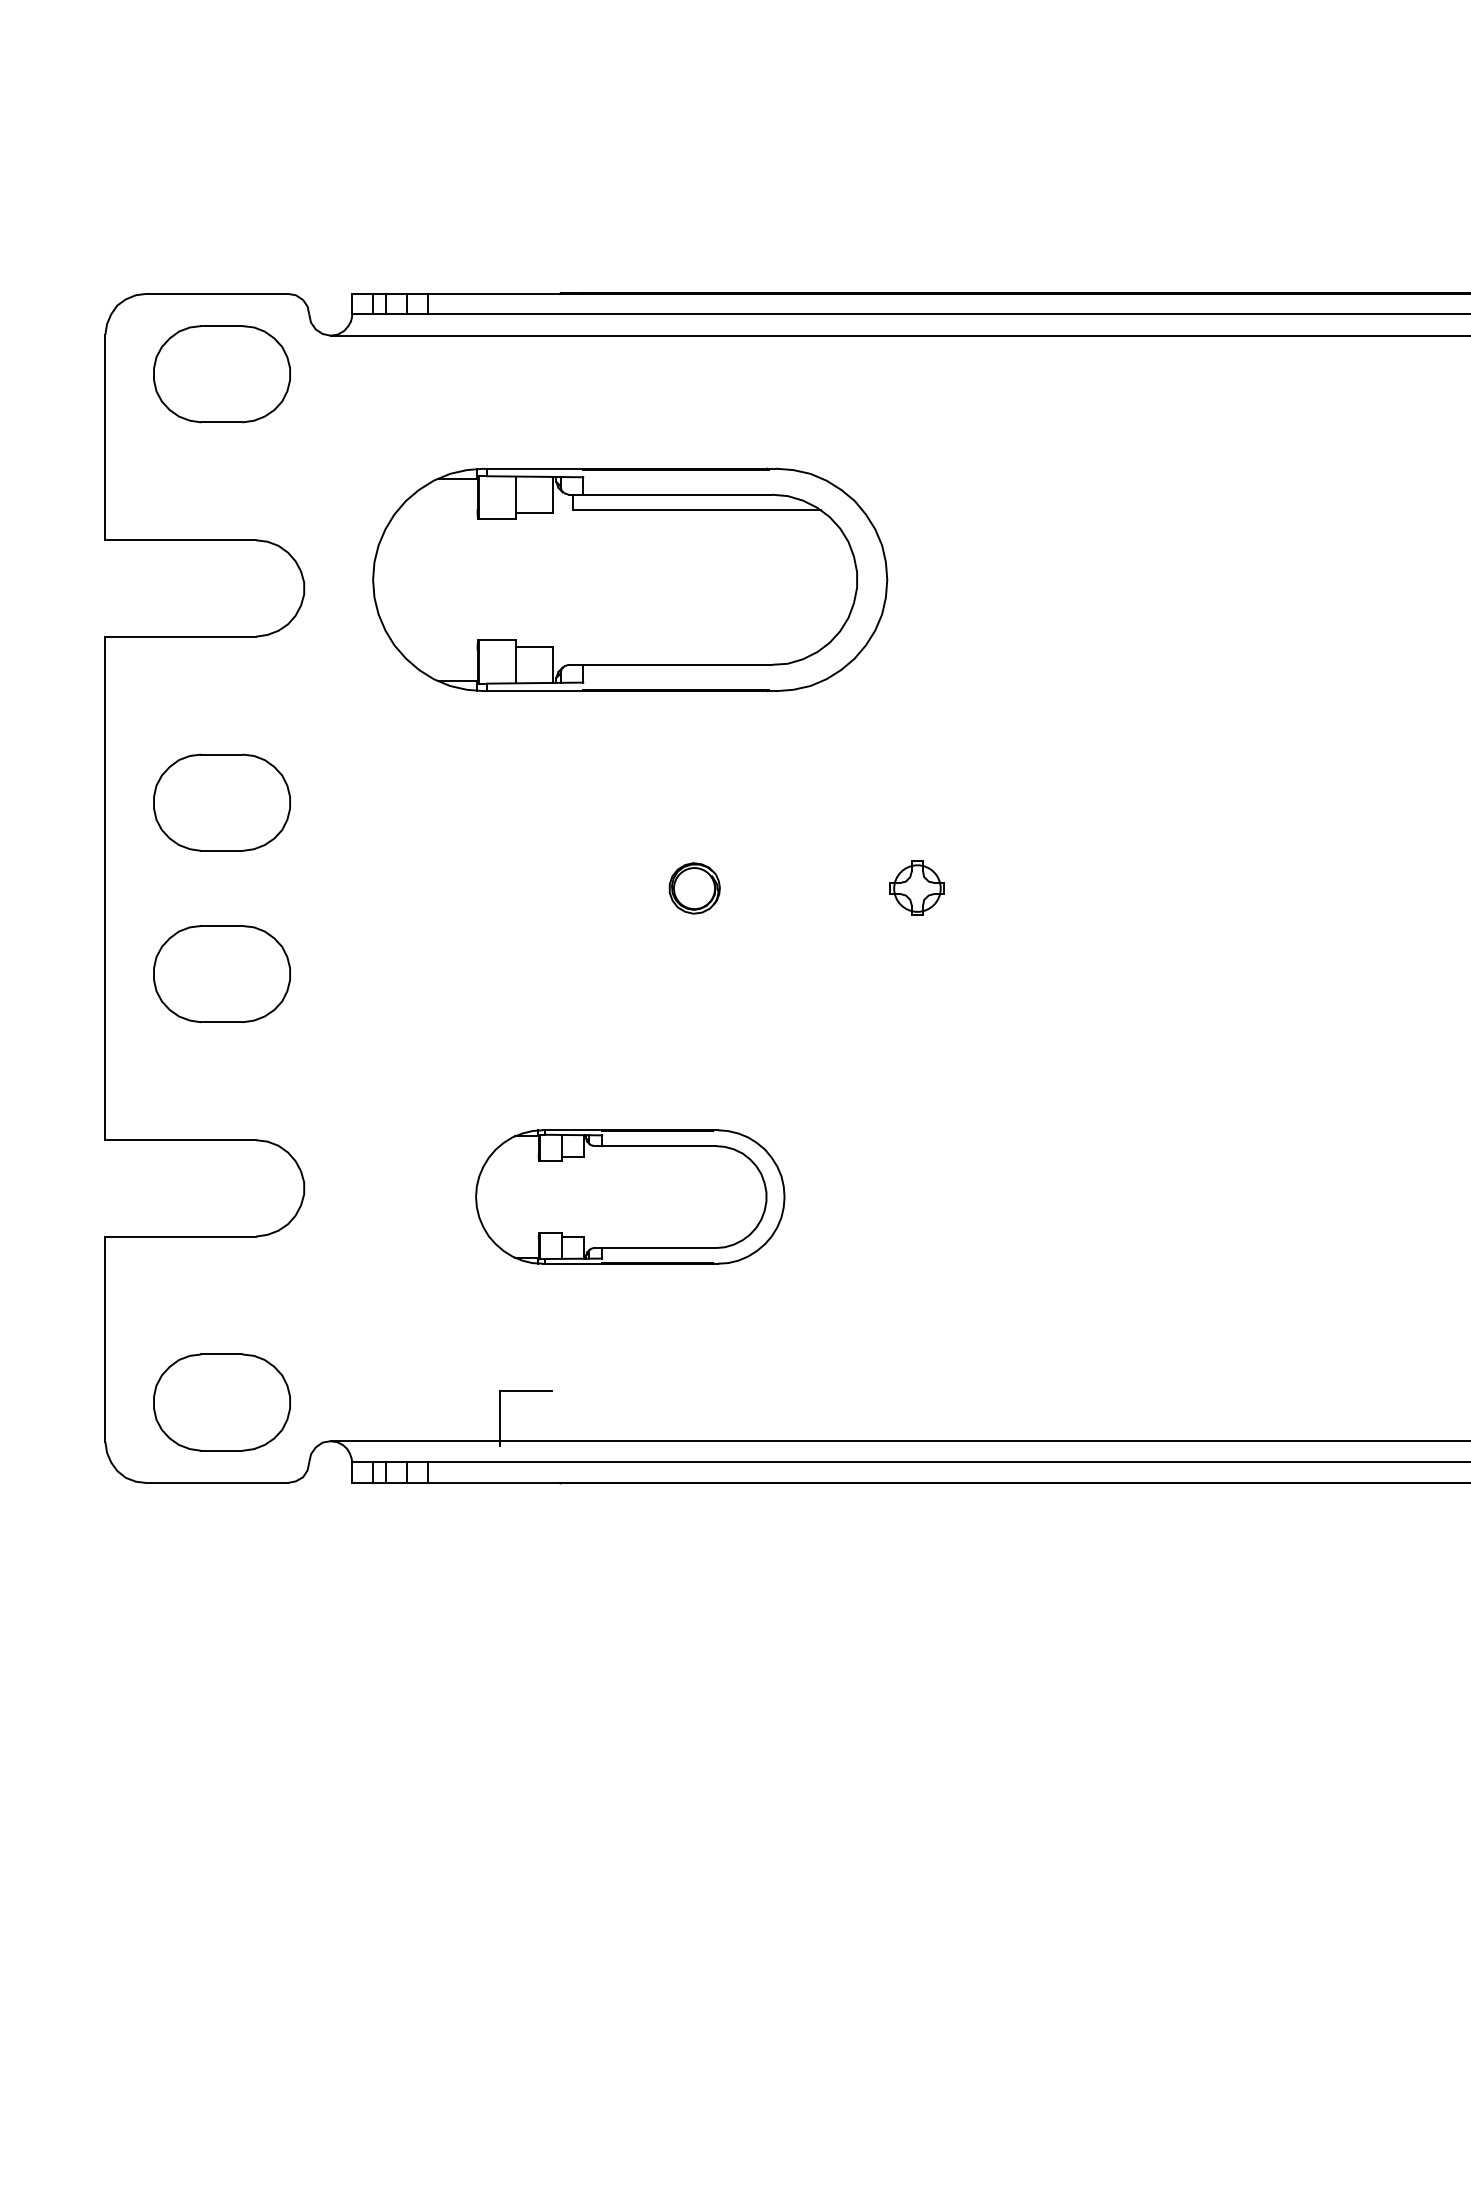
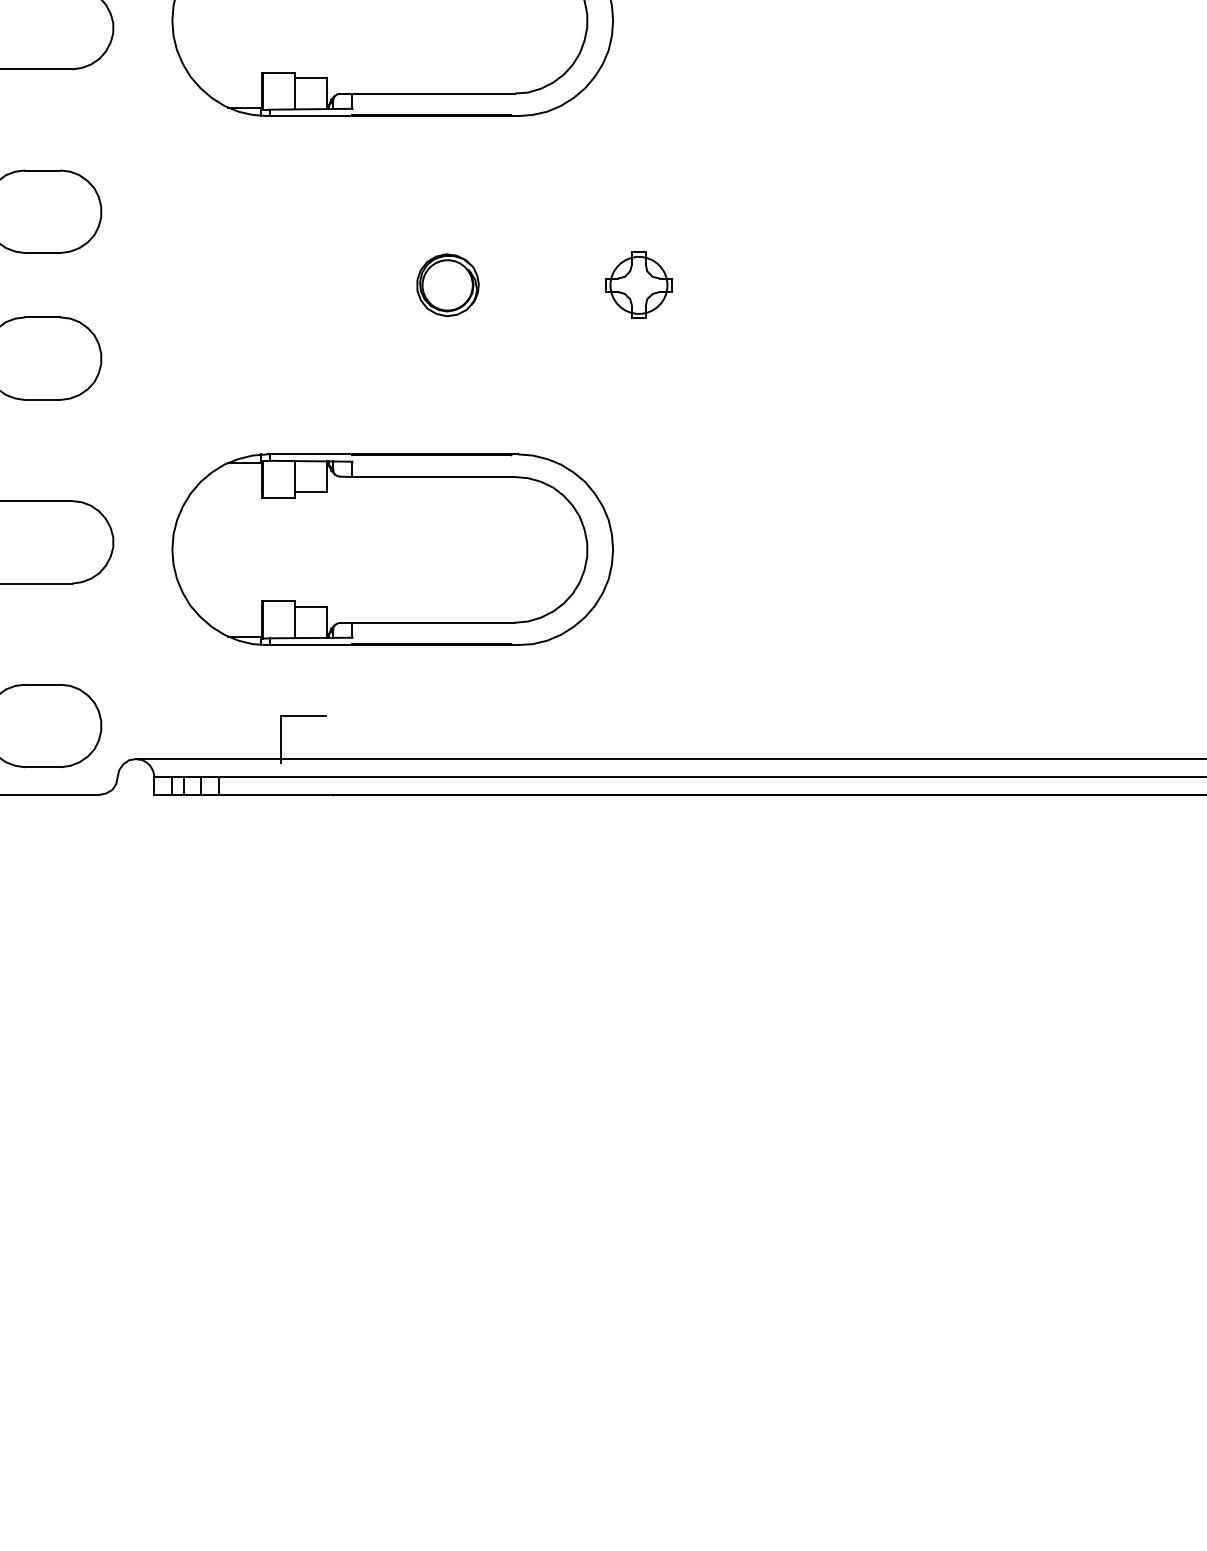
part: (694, 888) -> (447, 285), size x1.43
part: (917, 888) -> (639, 285), size x1.43
part: (630, 1196) -> (393, 549), size x1.67

